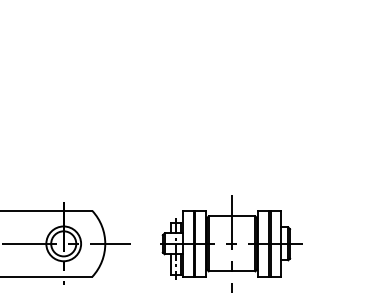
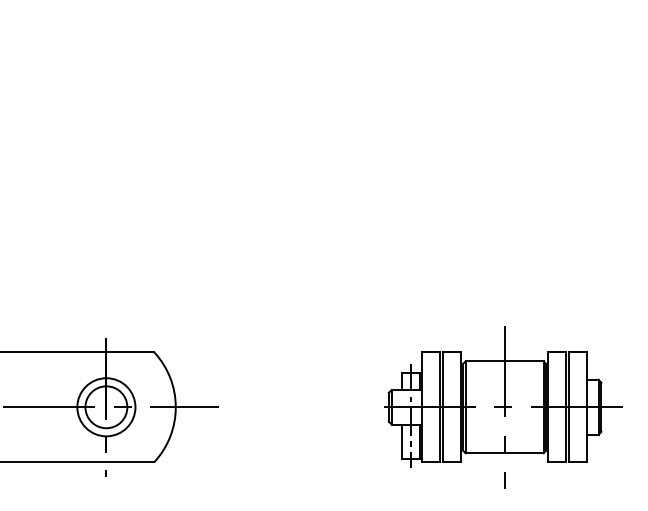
part: (231, 243) -> (503, 406), moved

